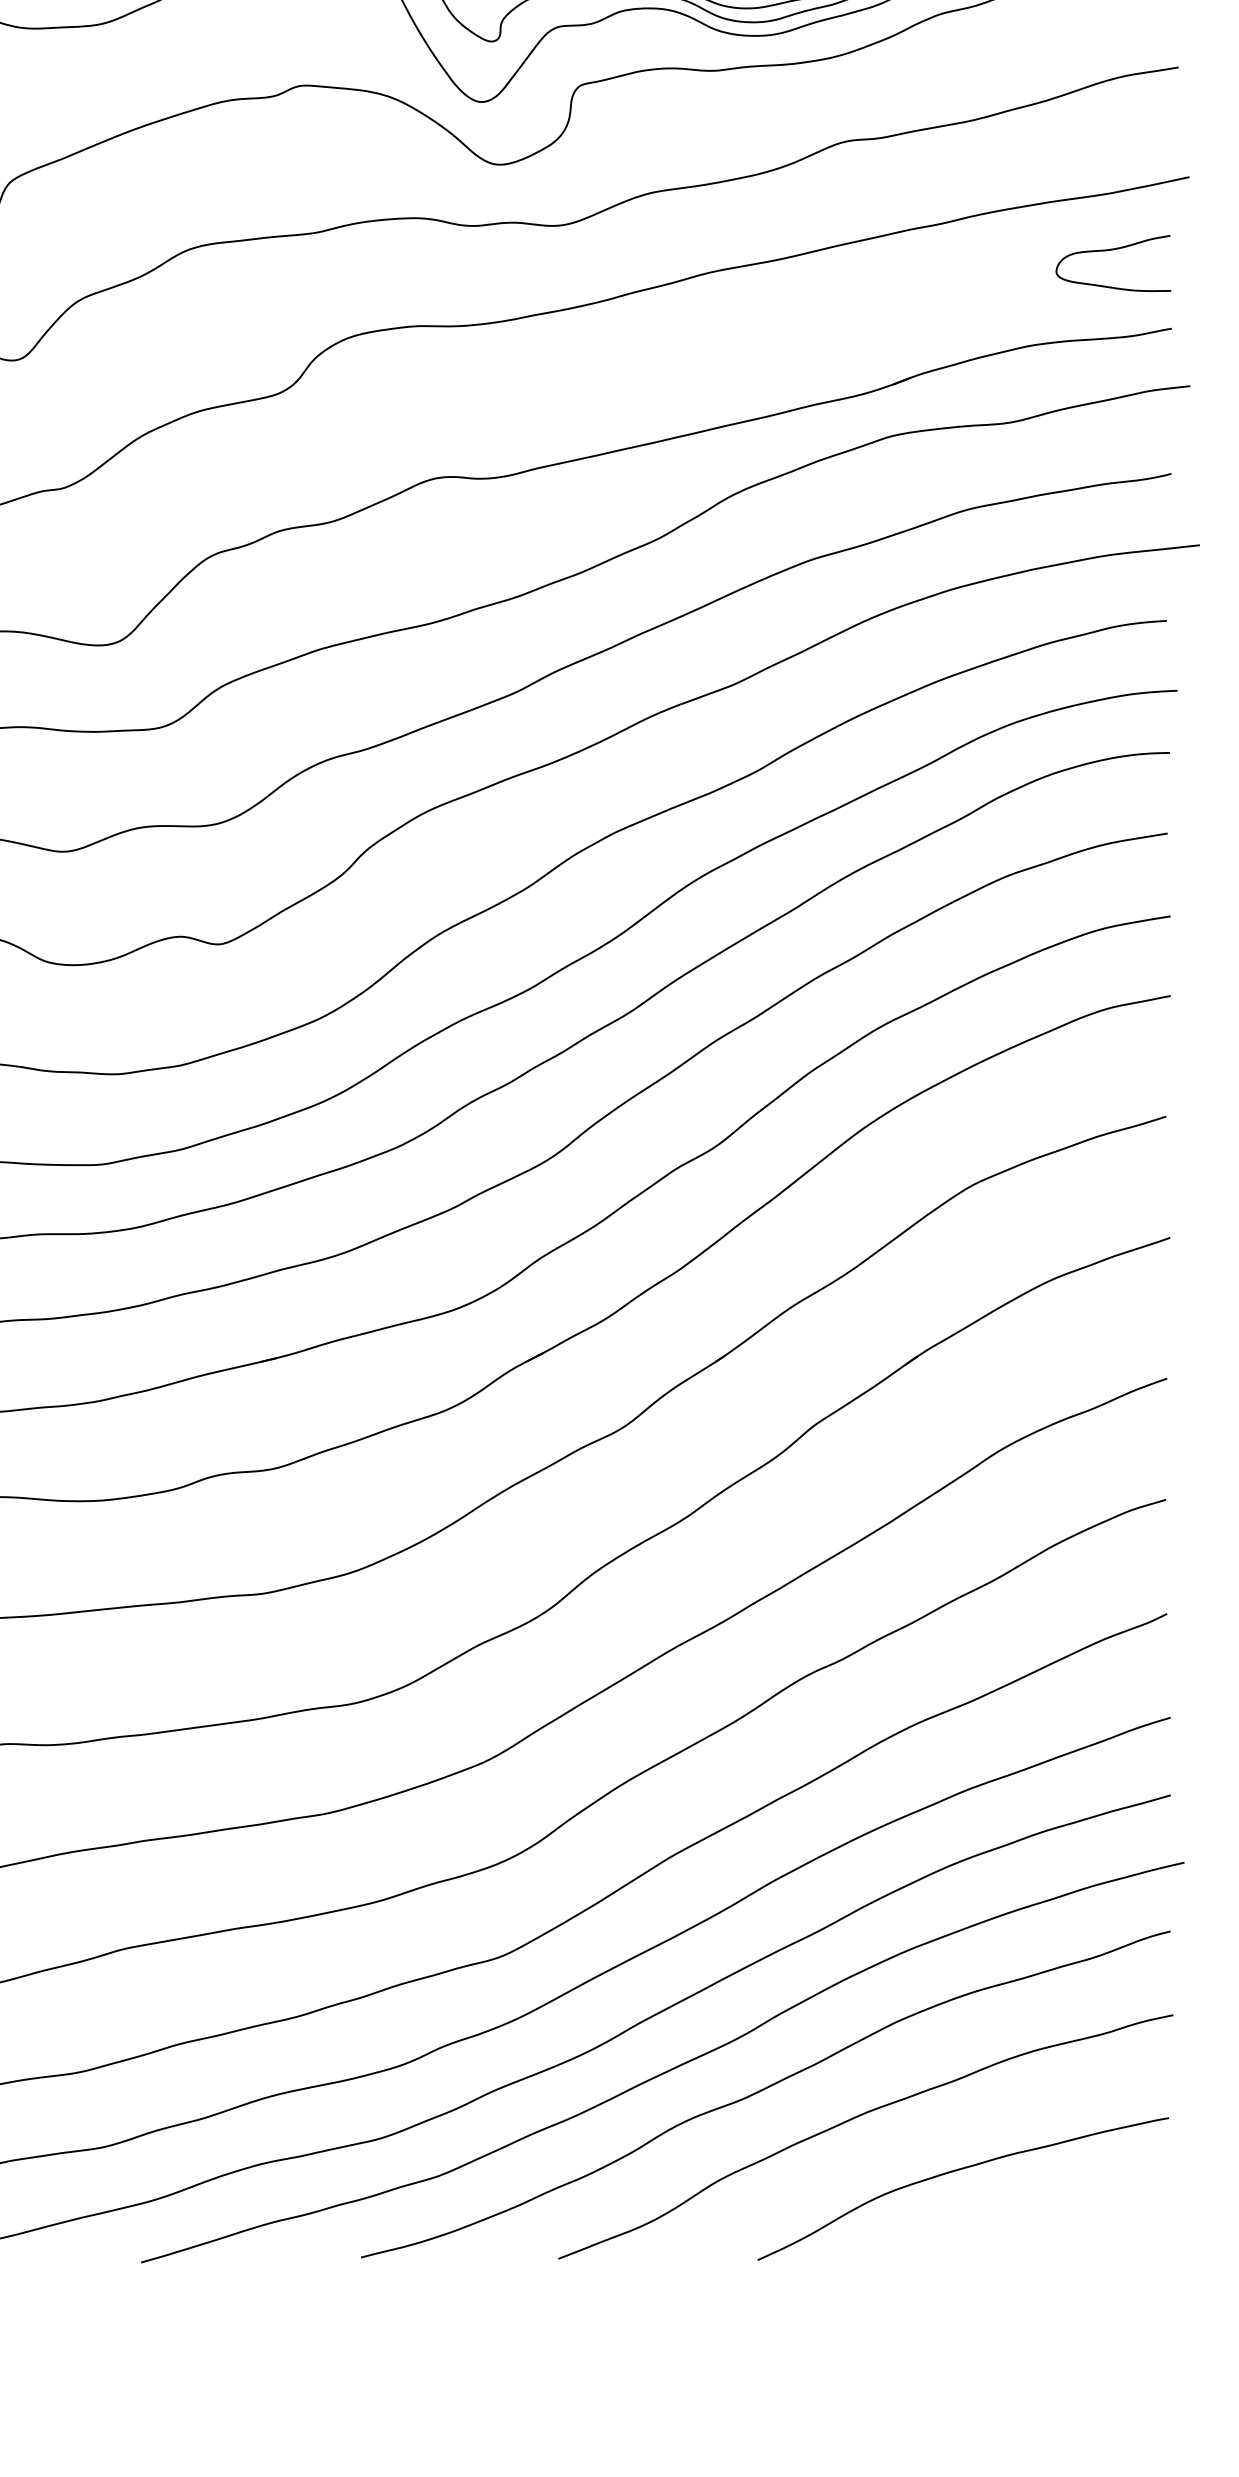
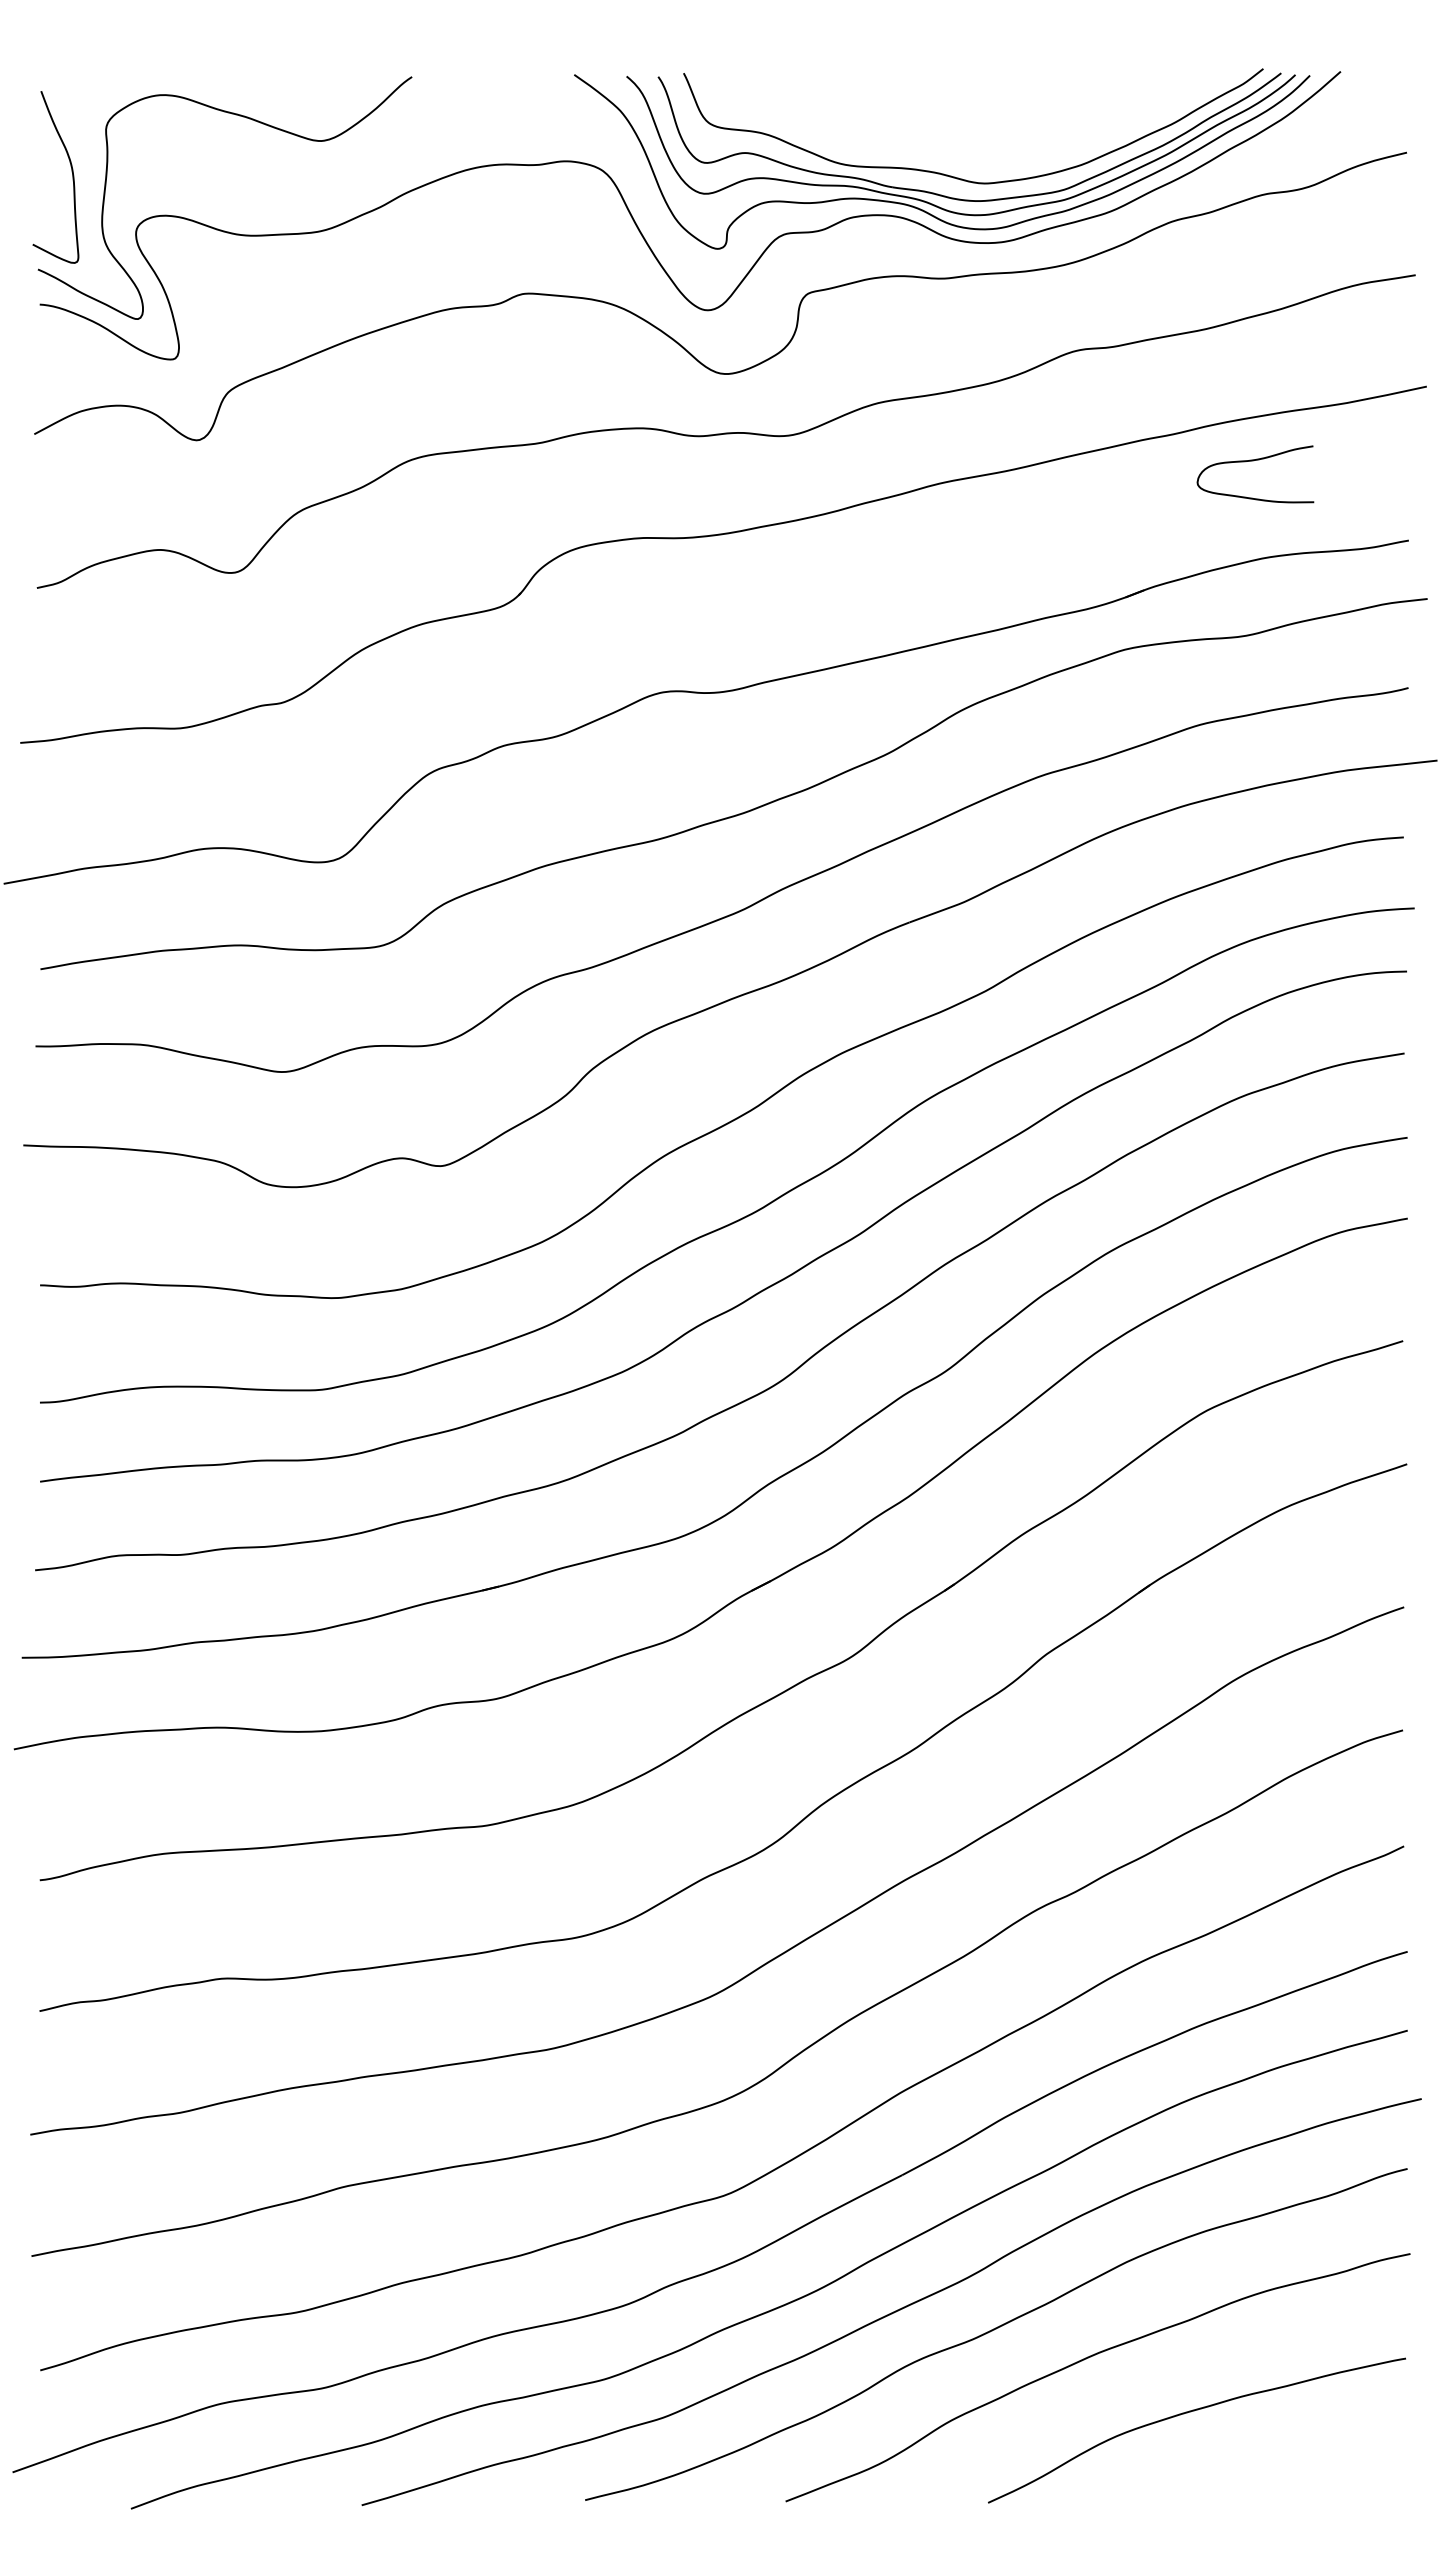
curve: (1111, 250) -> (1253, 461), moved

